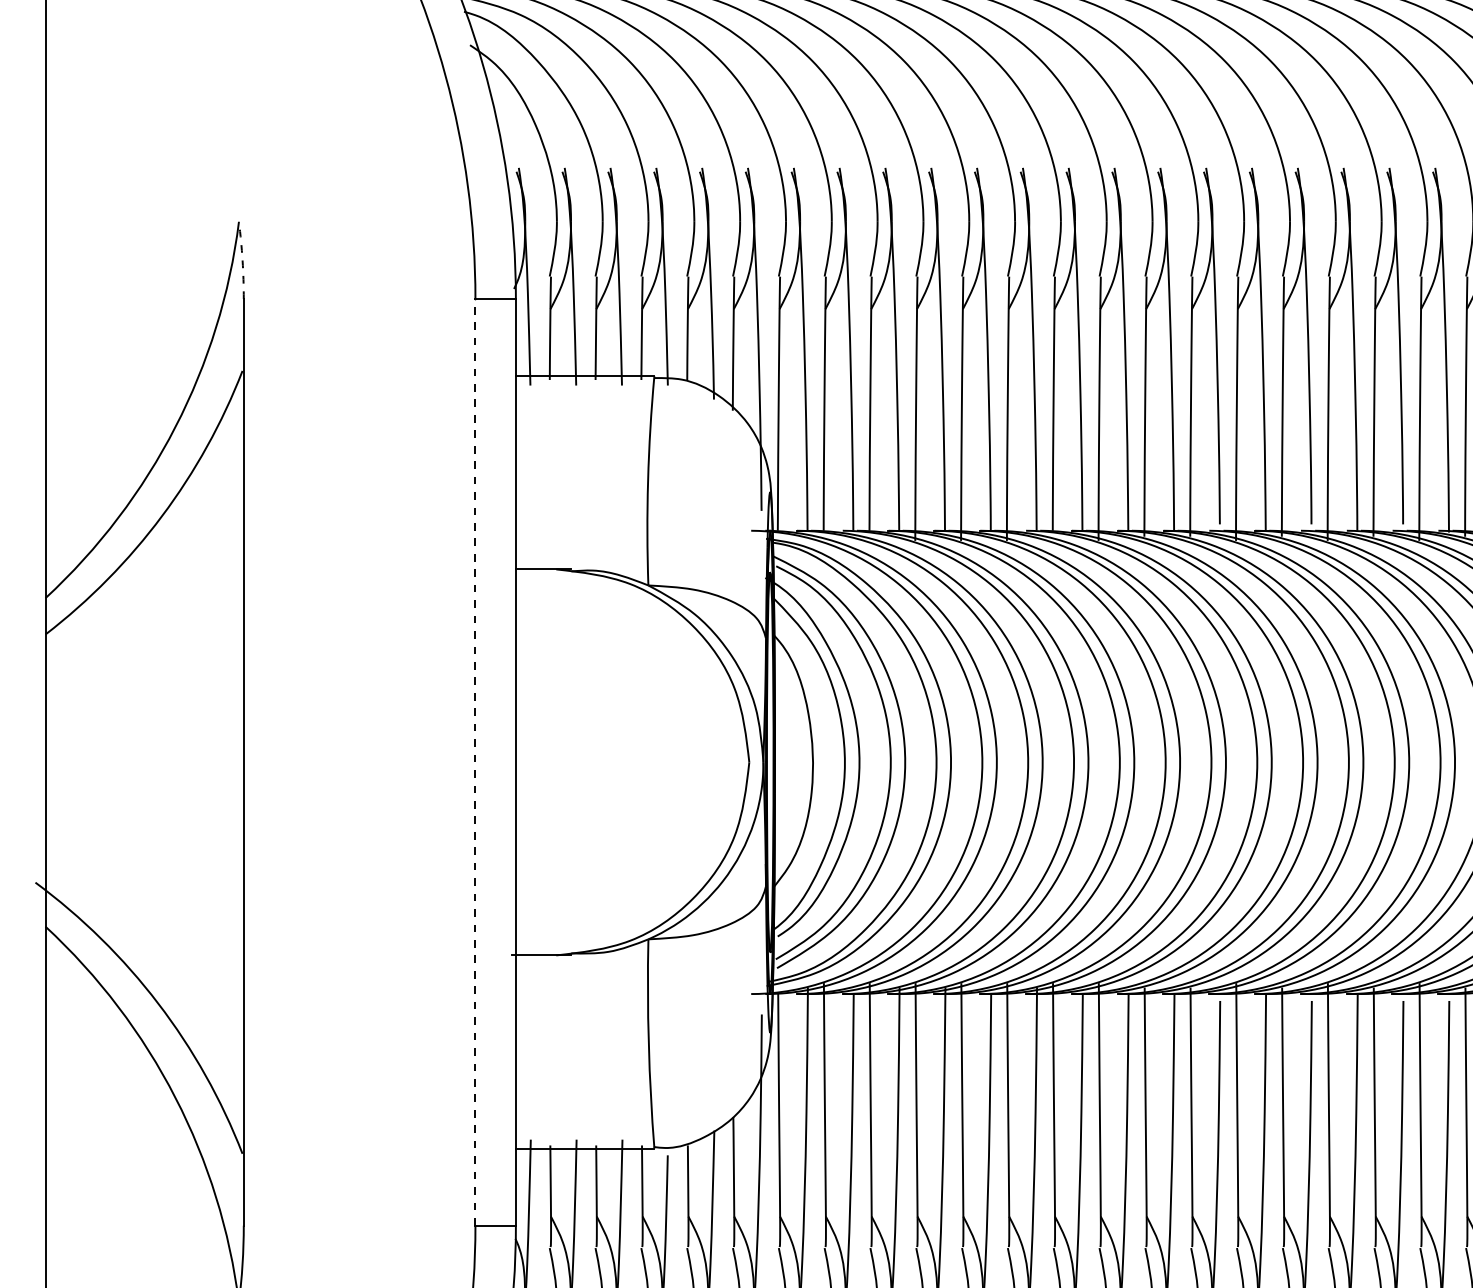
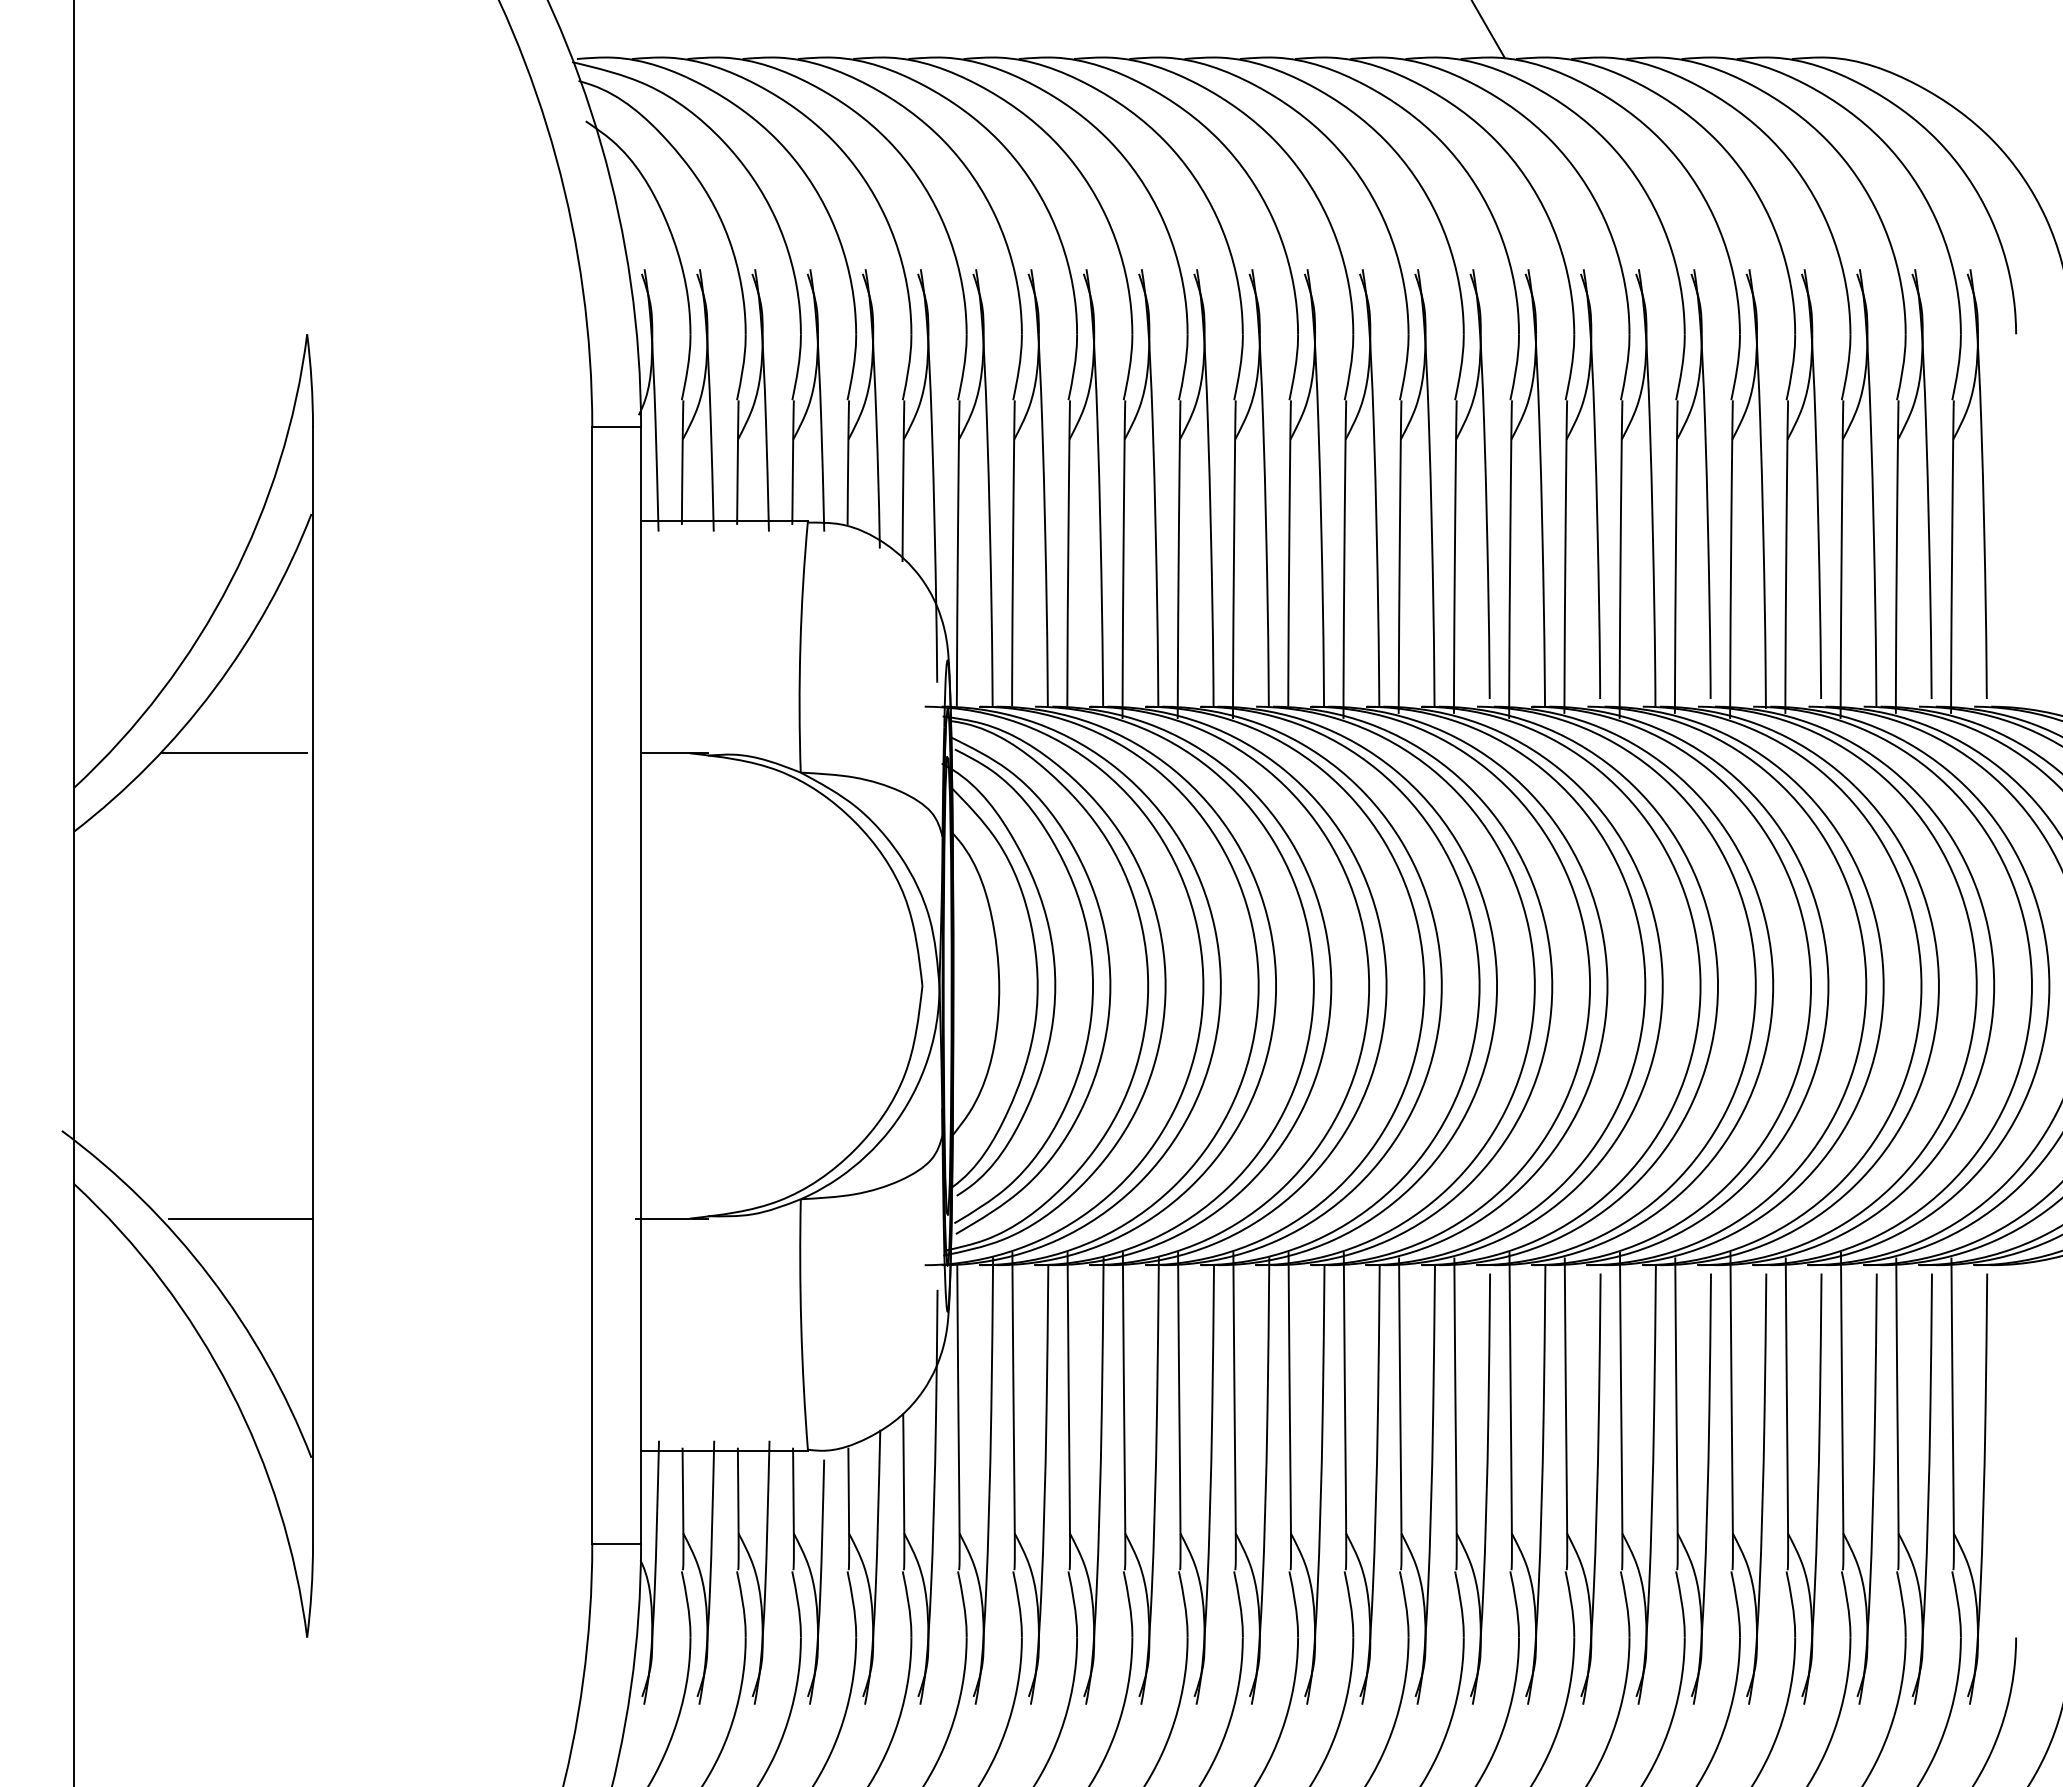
arc: (242, 260) -> (311, 380), dashed -> solid
line: (177, 569) -> (233, 753), added
line: (475, 762) -> (592, 985), dashed -> solid
line: (183, 955) -> (240, 1218), added

